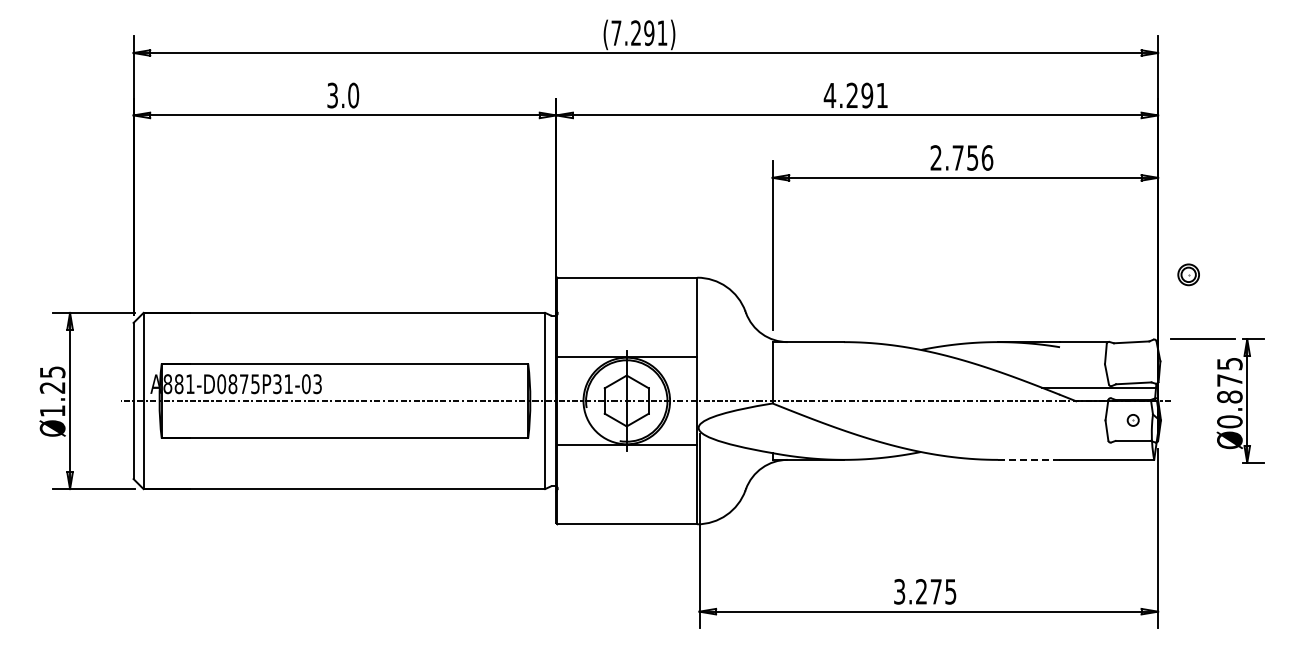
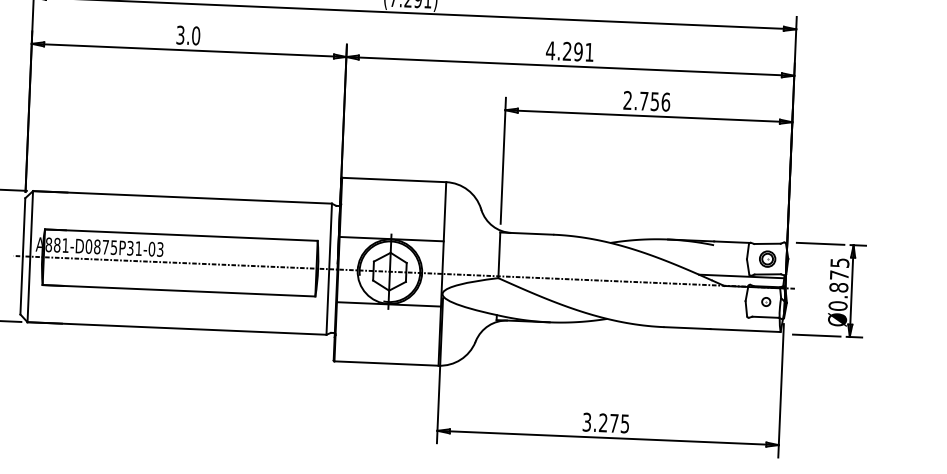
part: (1188, 274) -> (767, 258), moved
line: (1029, 459) -> (687, 327), dashed -> solid
line: (1202, 462) -> (816, 335), added

